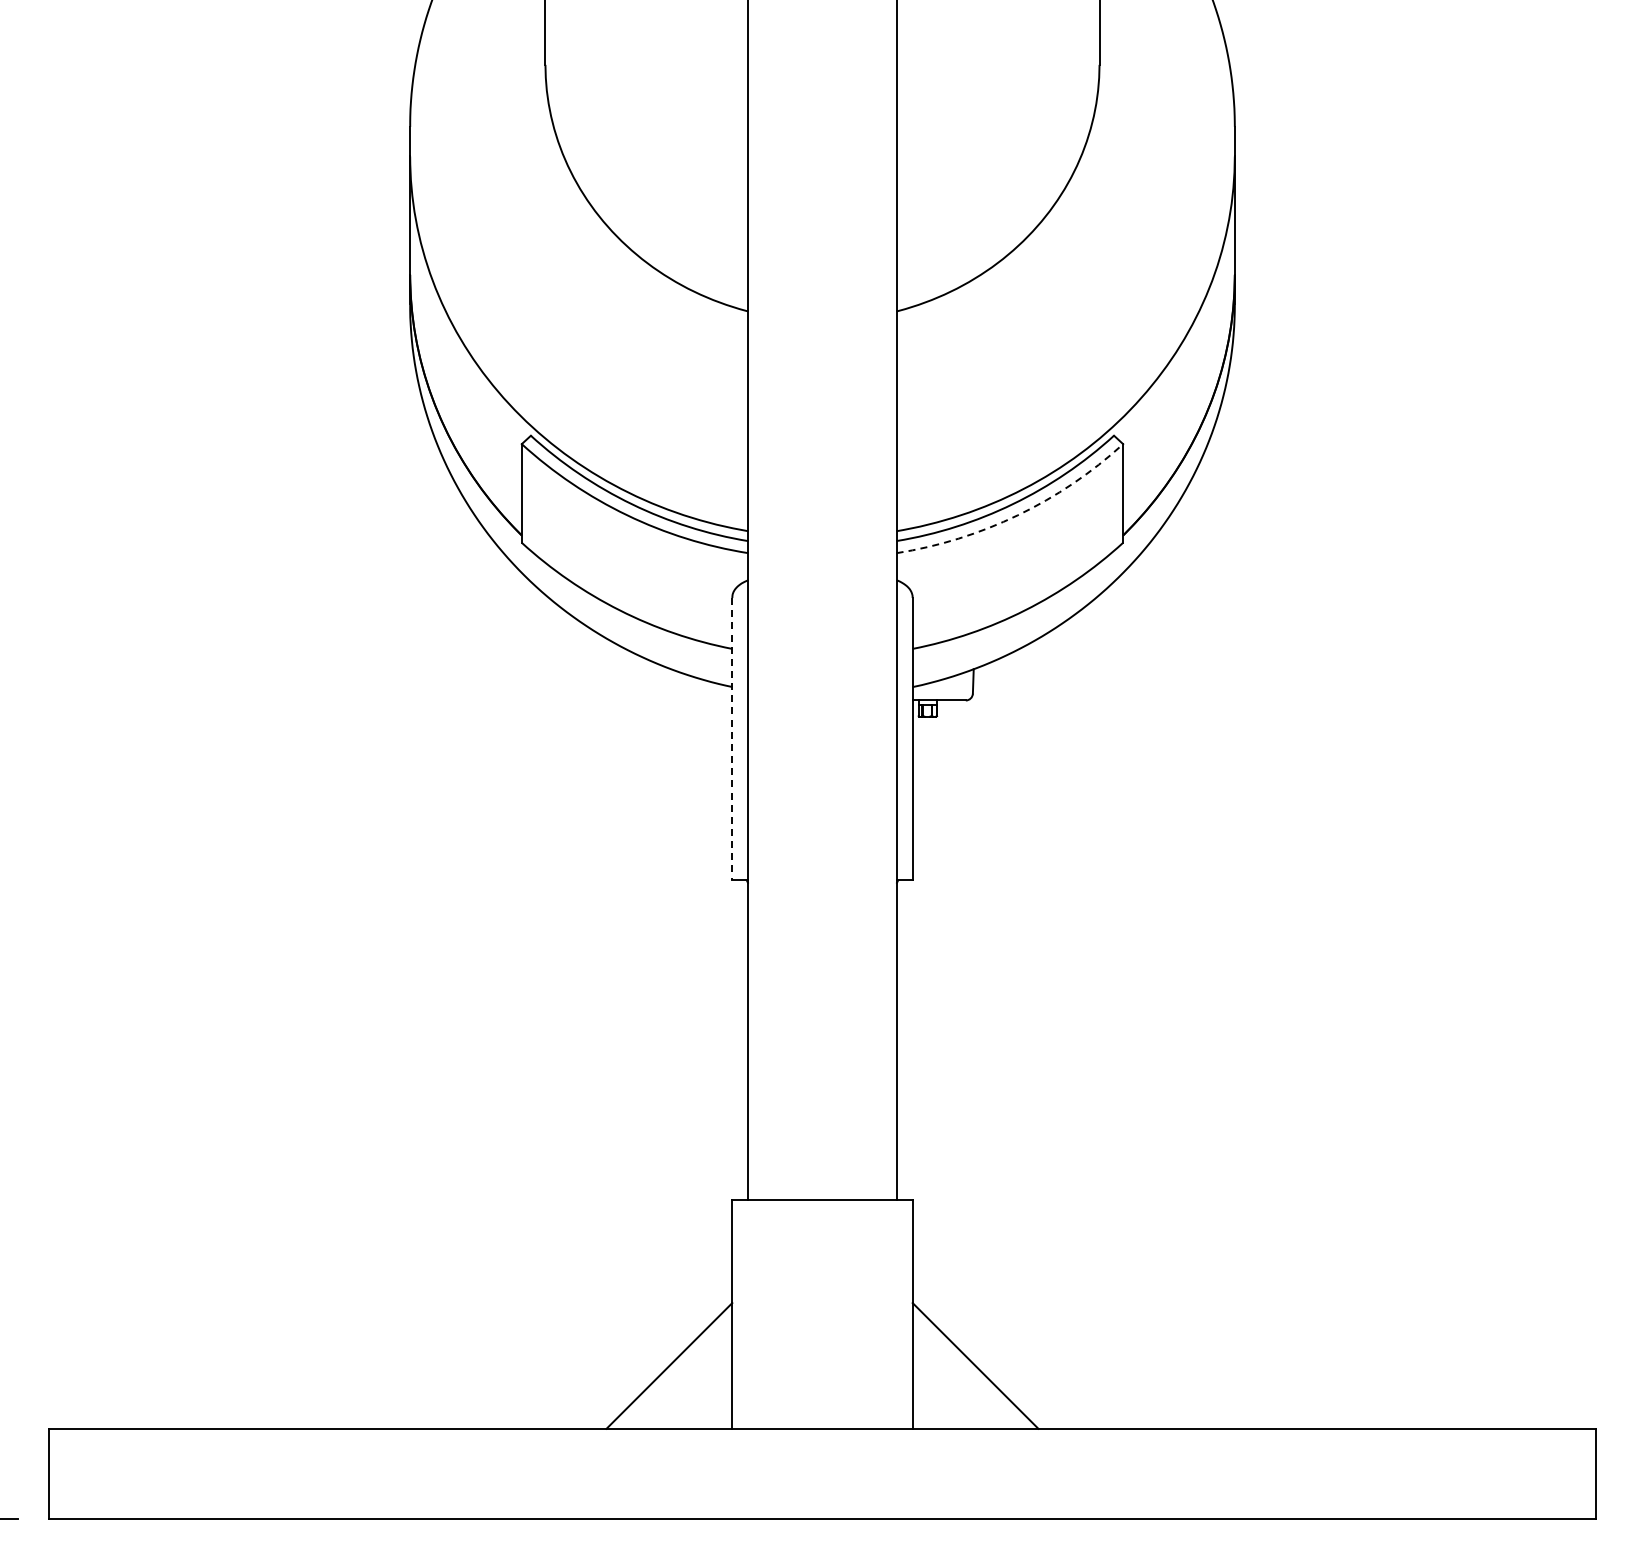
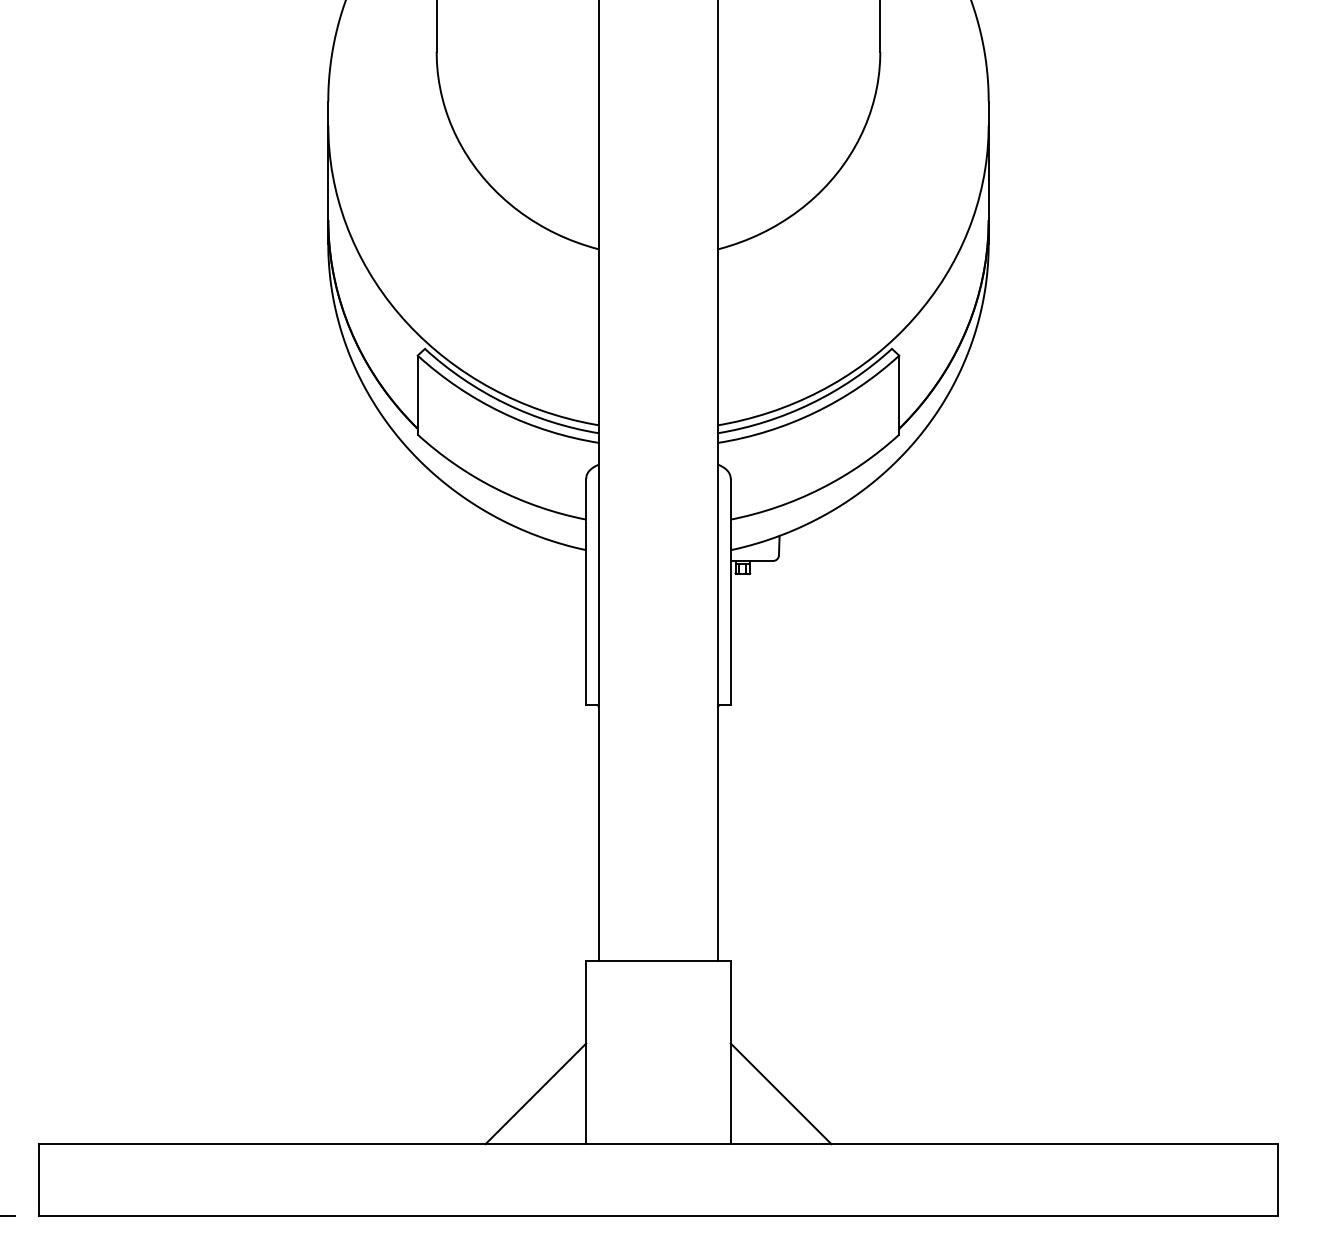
arc: (1017, 515) -> (814, 412), dashed -> solid
line: (732, 739) -> (586, 592), dashed -> solid

